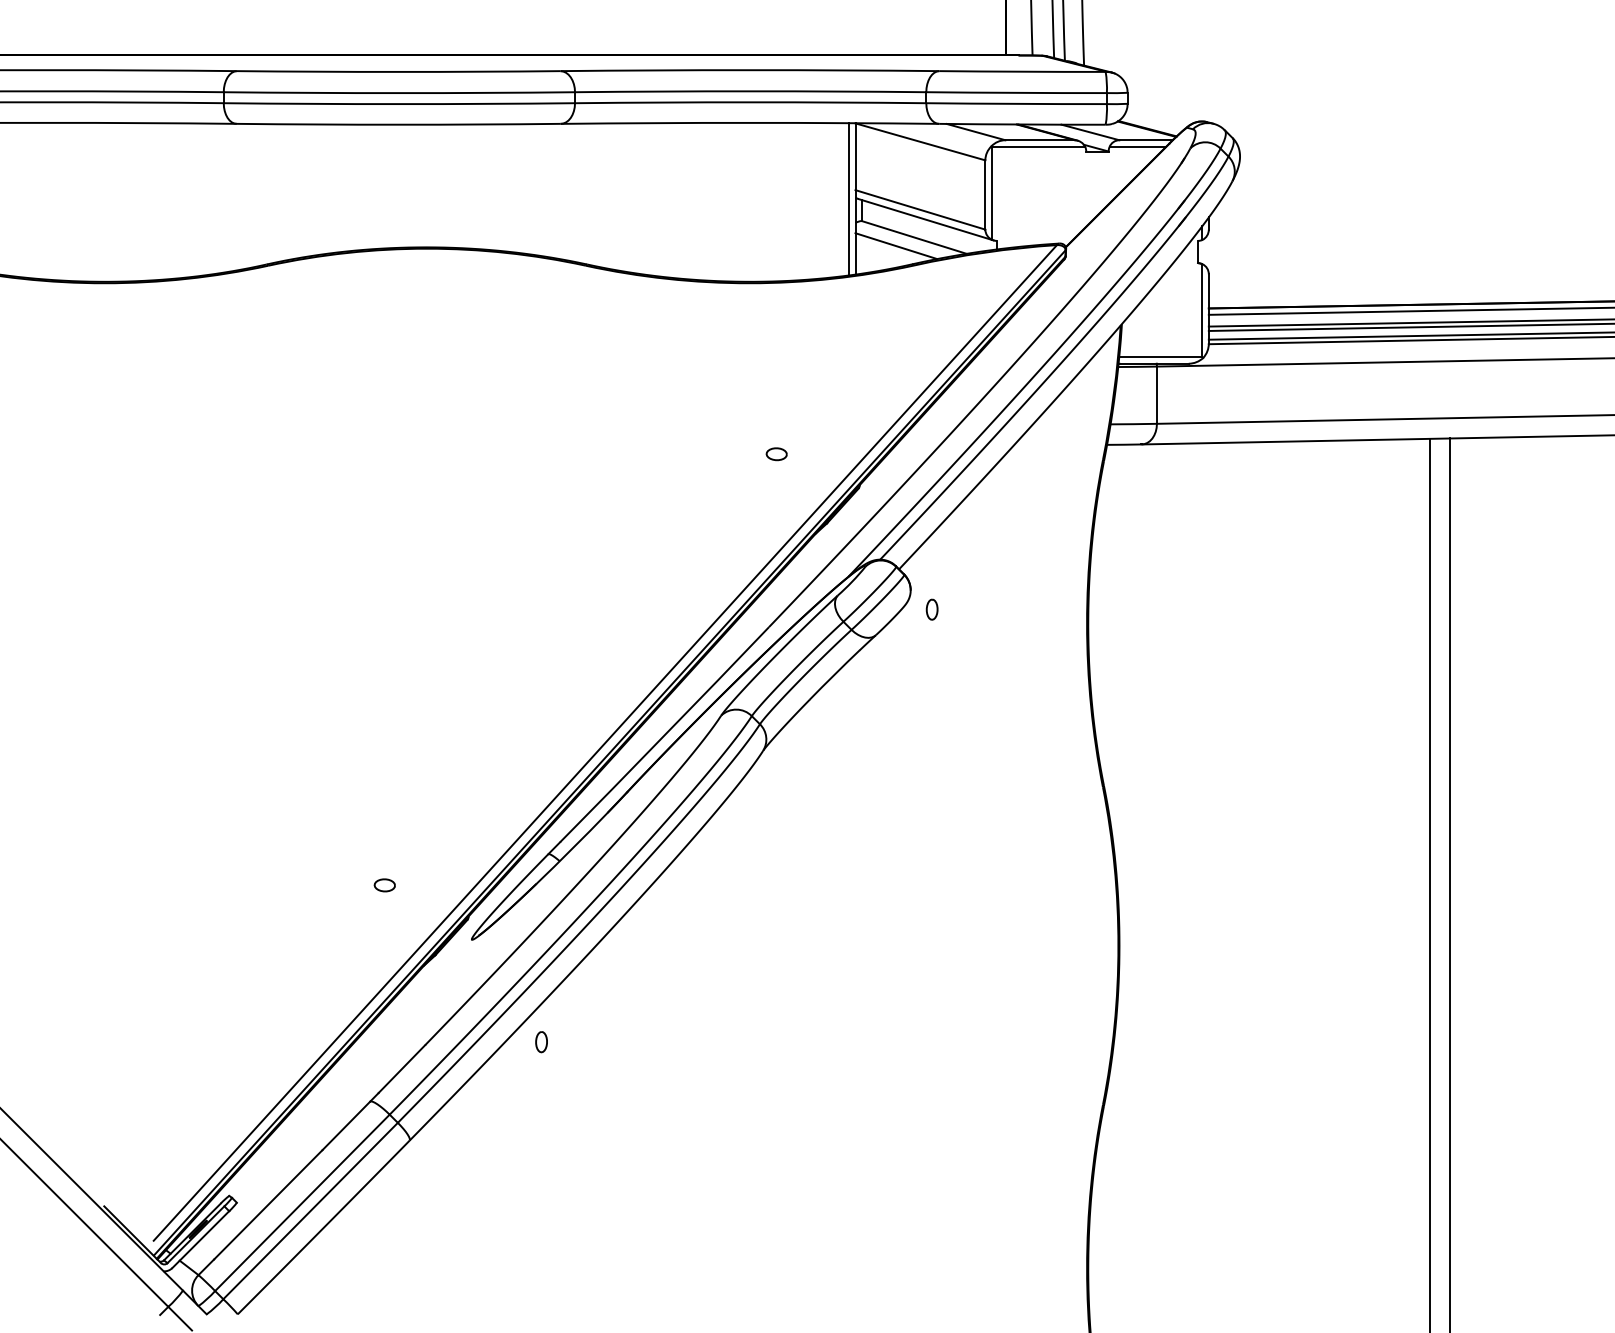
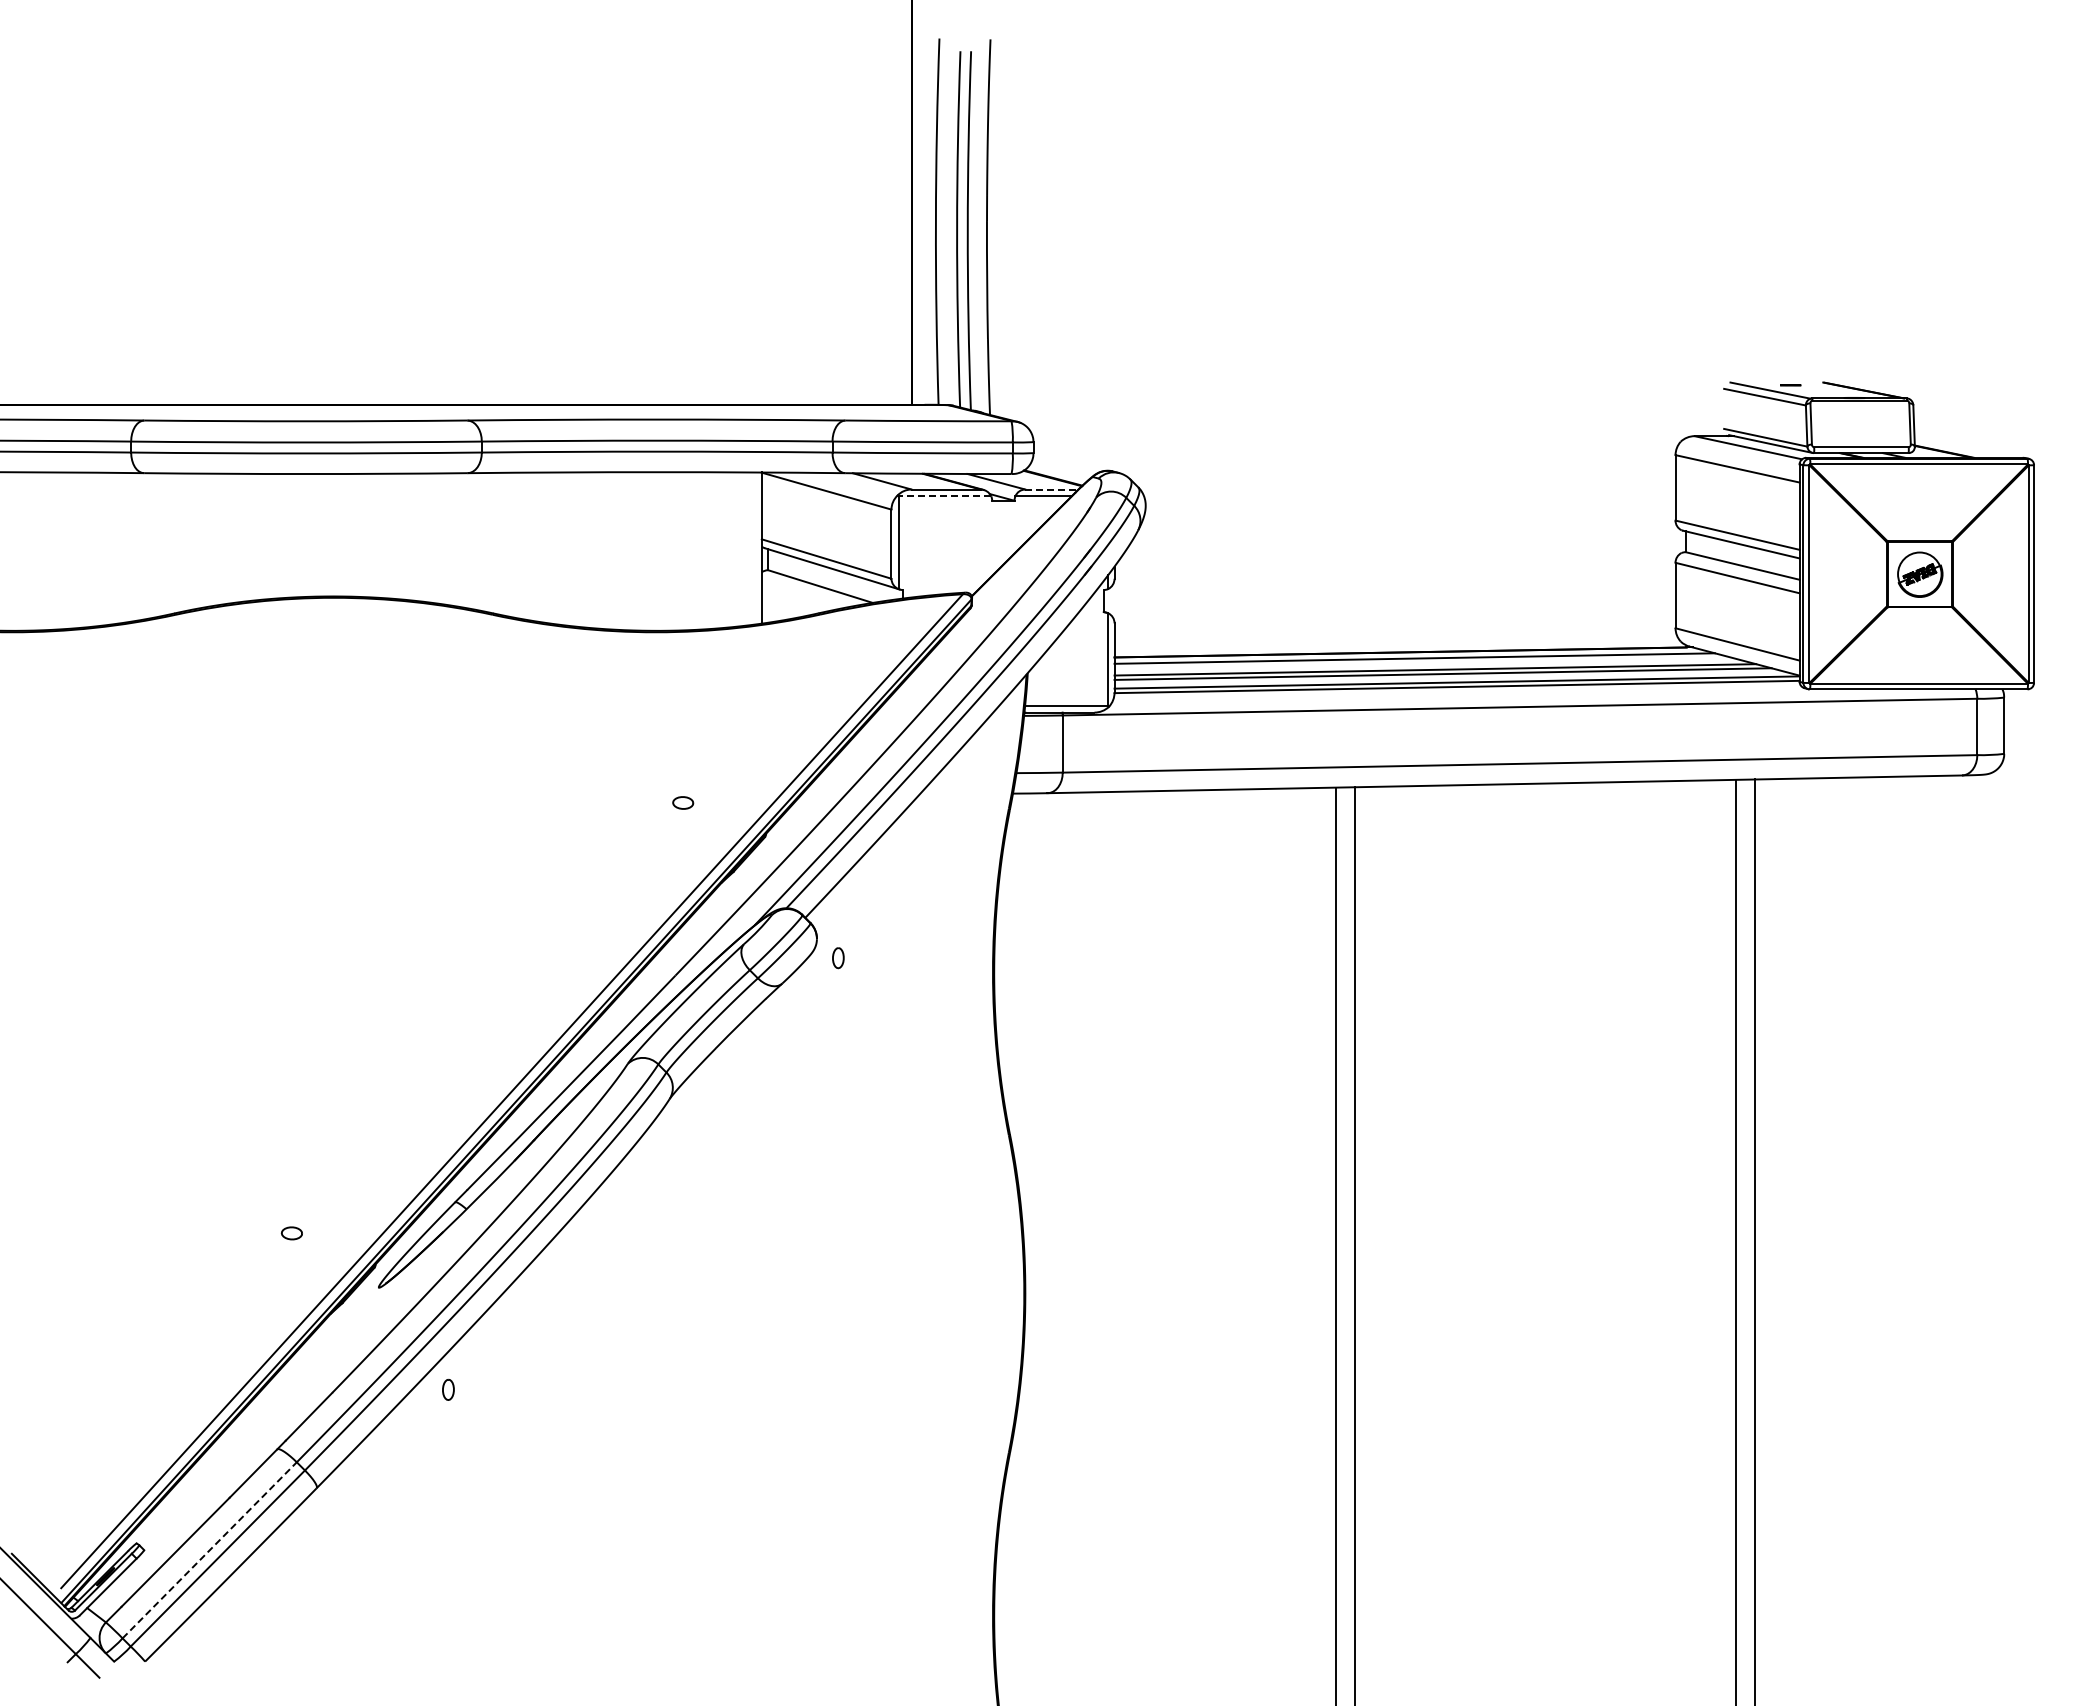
line: (1145, 140) -> (1051, 489), solid -> dashed
line: (1038, 147) -> (944, 496), solid -> dashed
line: (849, 199) -> (755, 548), removed
line: (896, 246) -> (802, 595), removed
line: (302, 1203) -> (209, 1550), solid -> dashed

